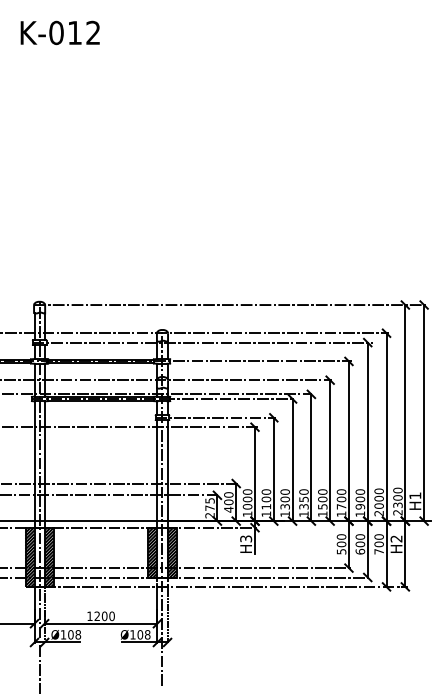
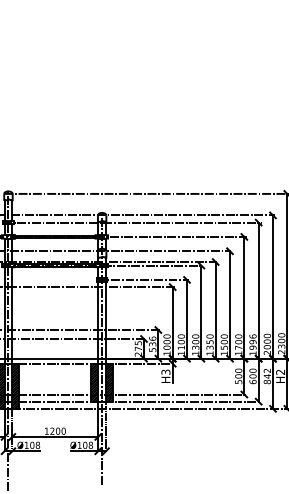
text: (360, 495) -> (253, 339), 1900 -> 1996
text: (228, 502) -> (152, 344), 400 -> 536
text: (378, 544) -> (266, 376), 700 -> 842

